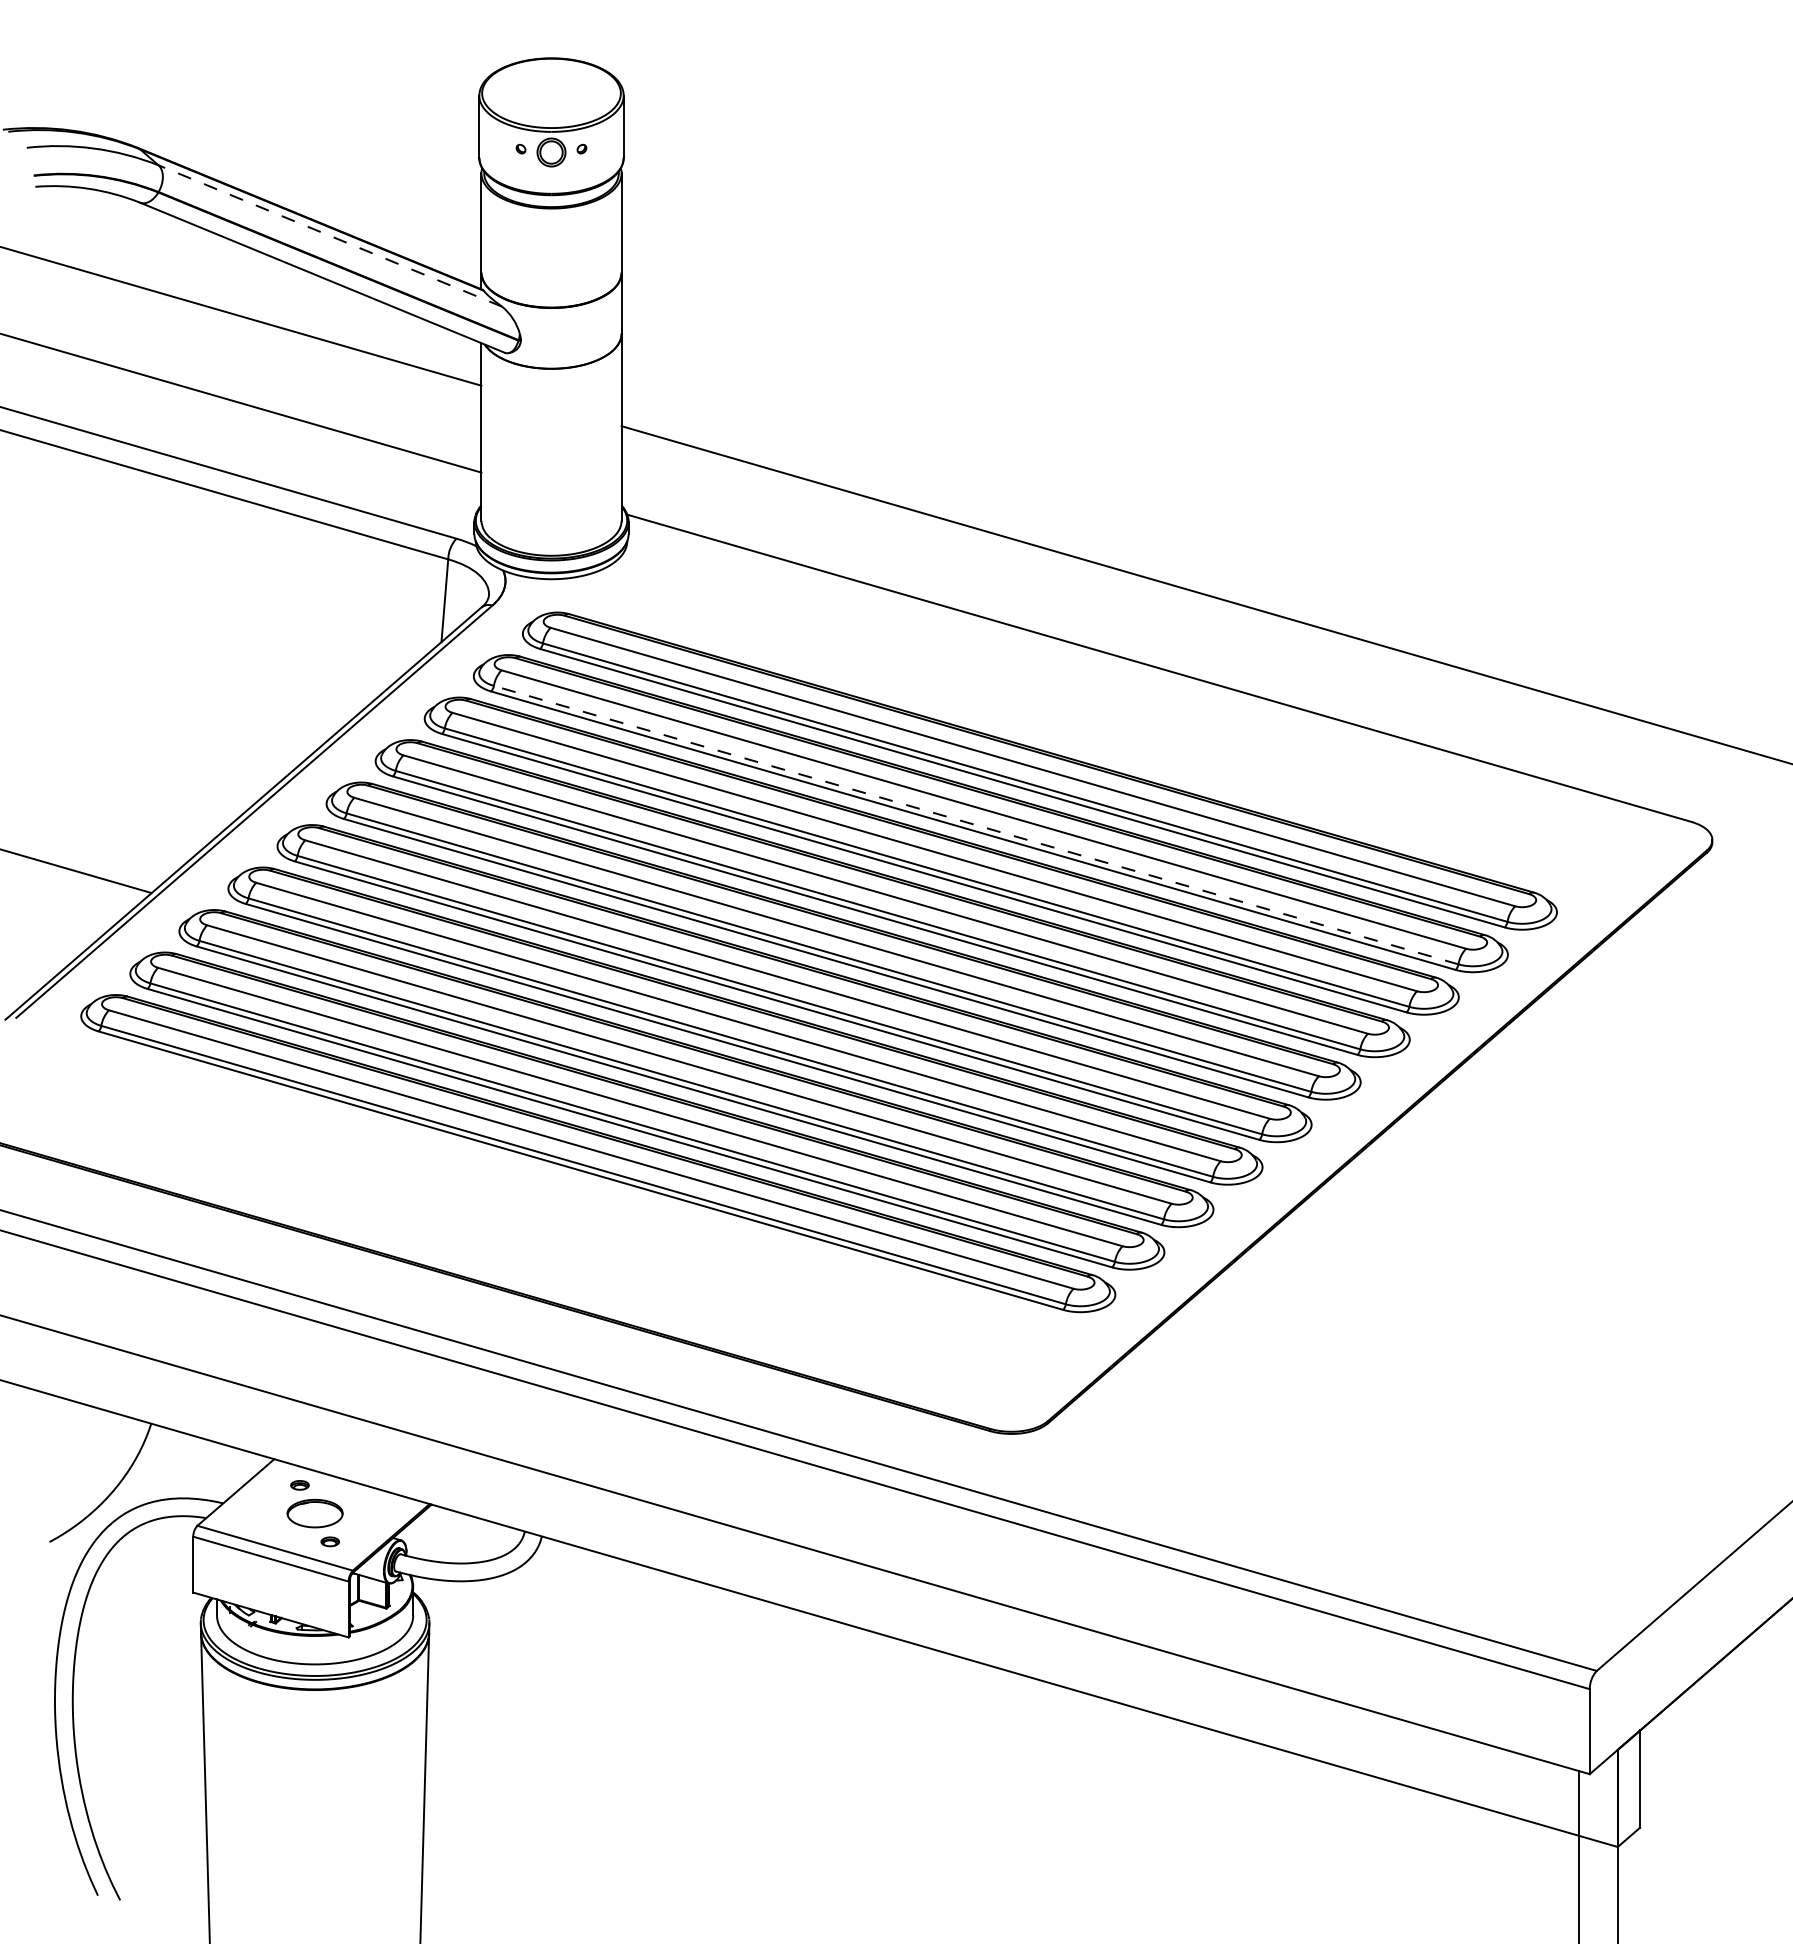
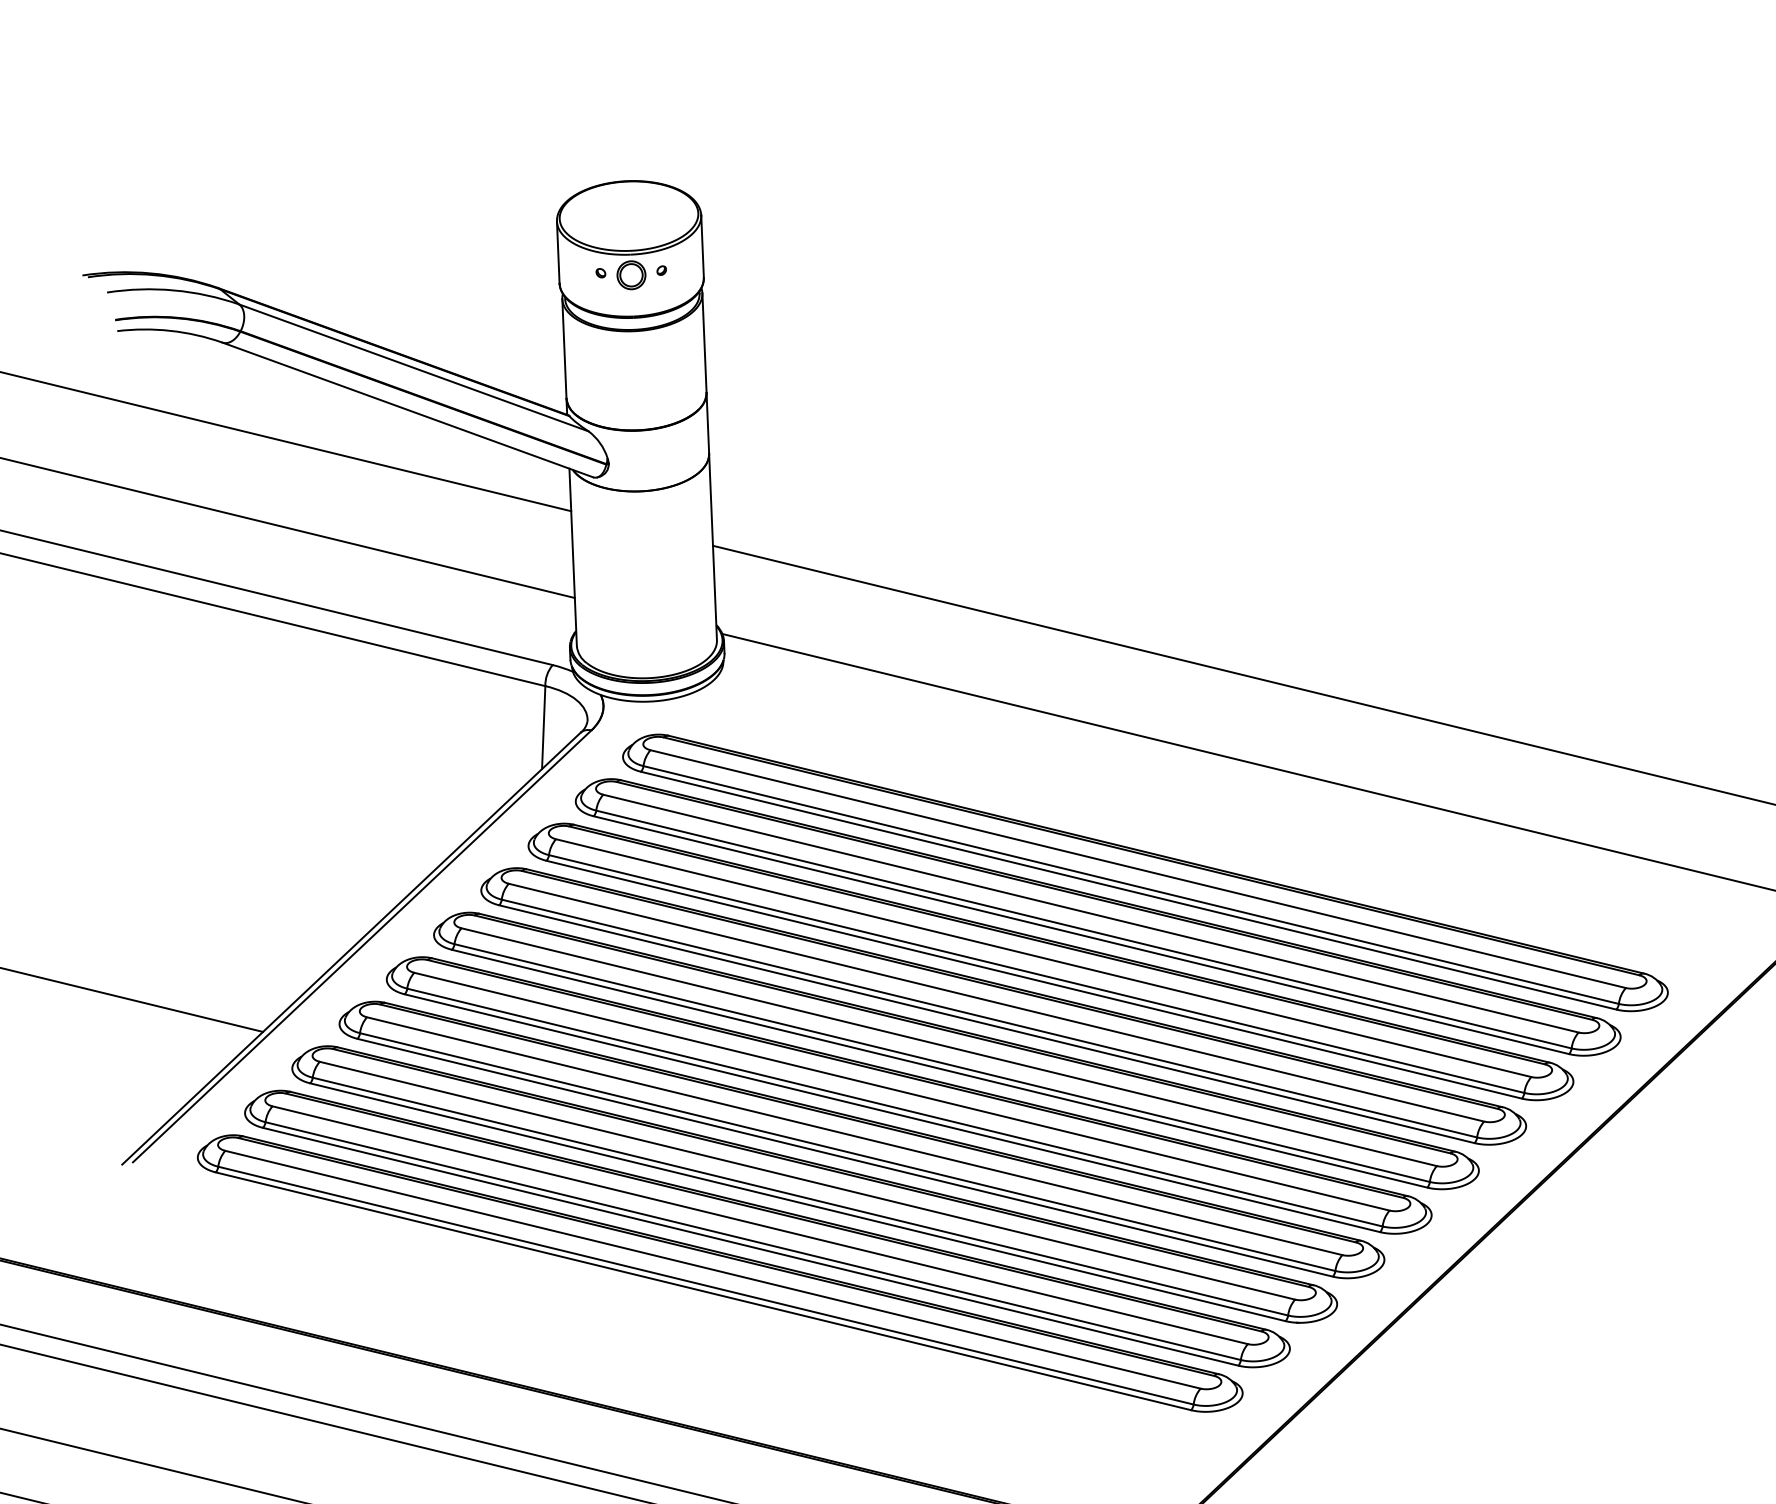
line: (330, 236) -> (414, 368), dashed -> solid
line: (976, 825) -> (1084, 929), dashed -> solid

